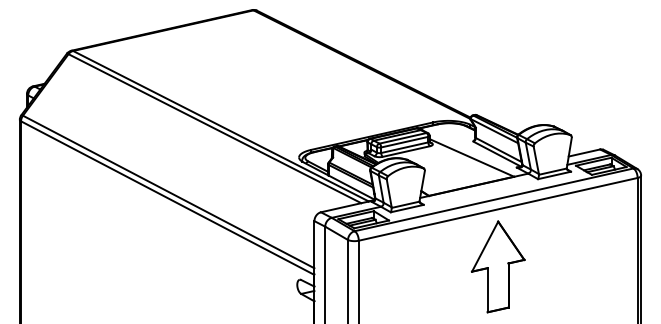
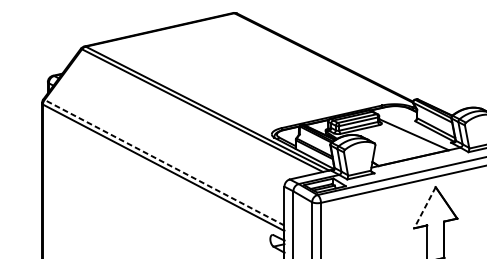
line: (168, 191) -> (164, 162), solid -> dashed
line: (484, 247) -> (424, 208), solid -> dashed

